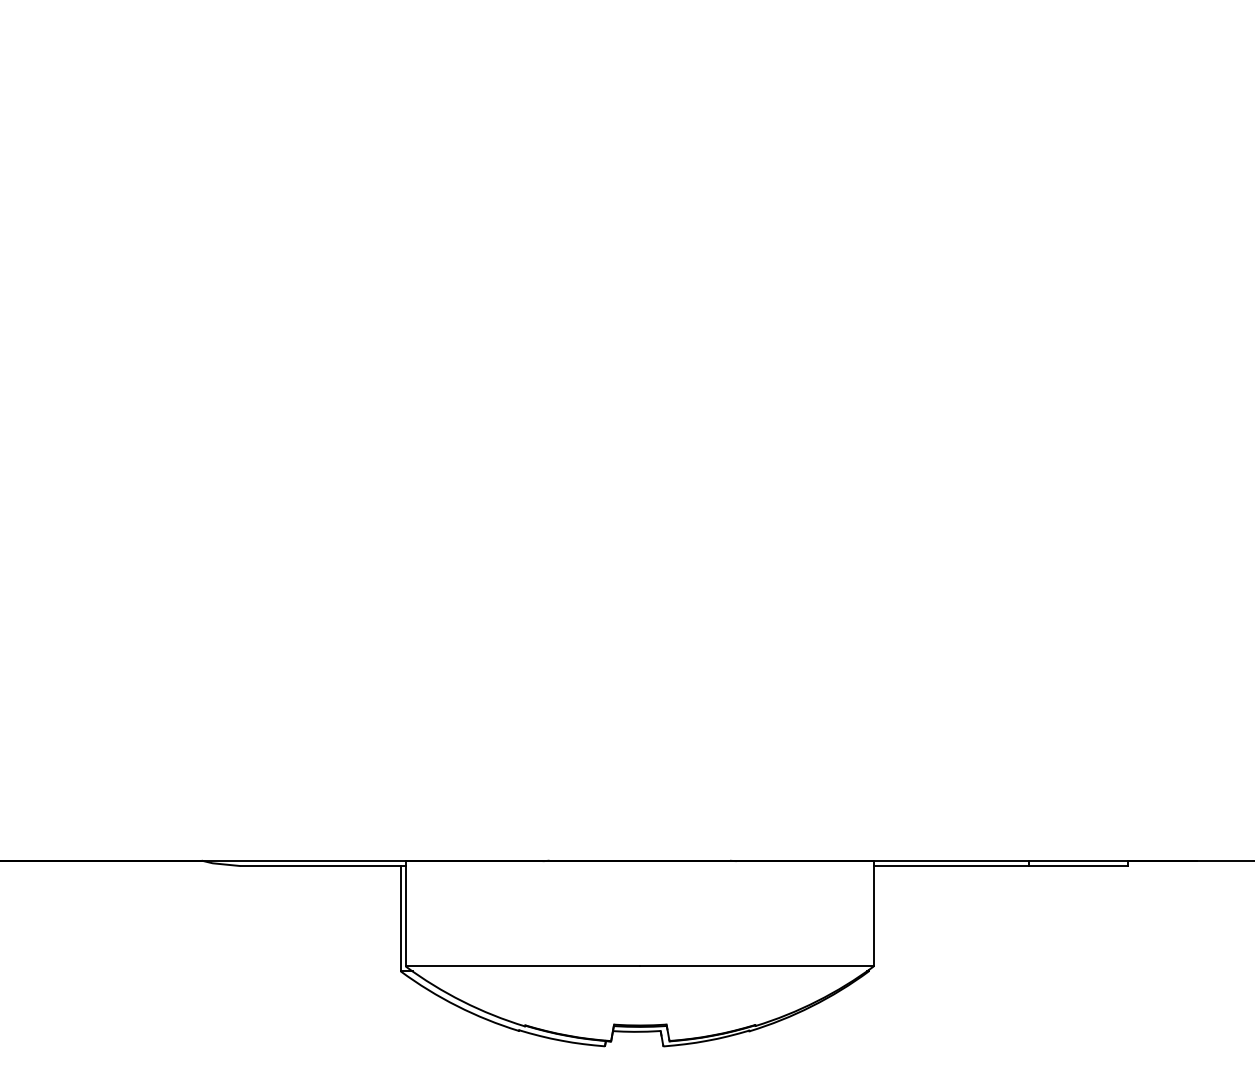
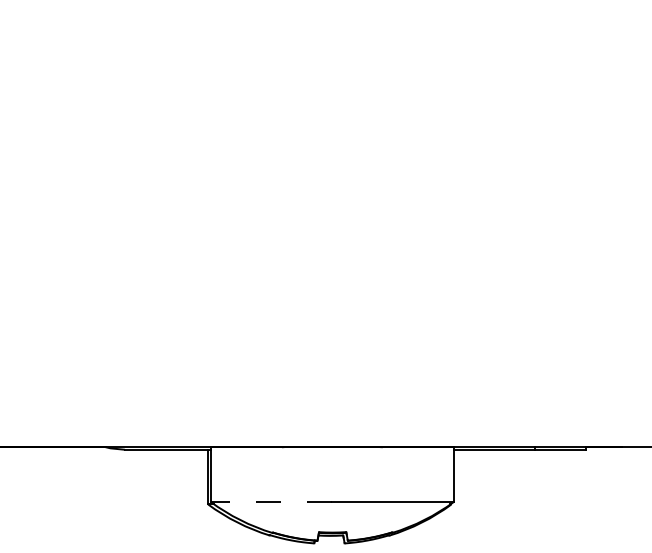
line: (522, 965) -> (271, 501), solid -> dashed

